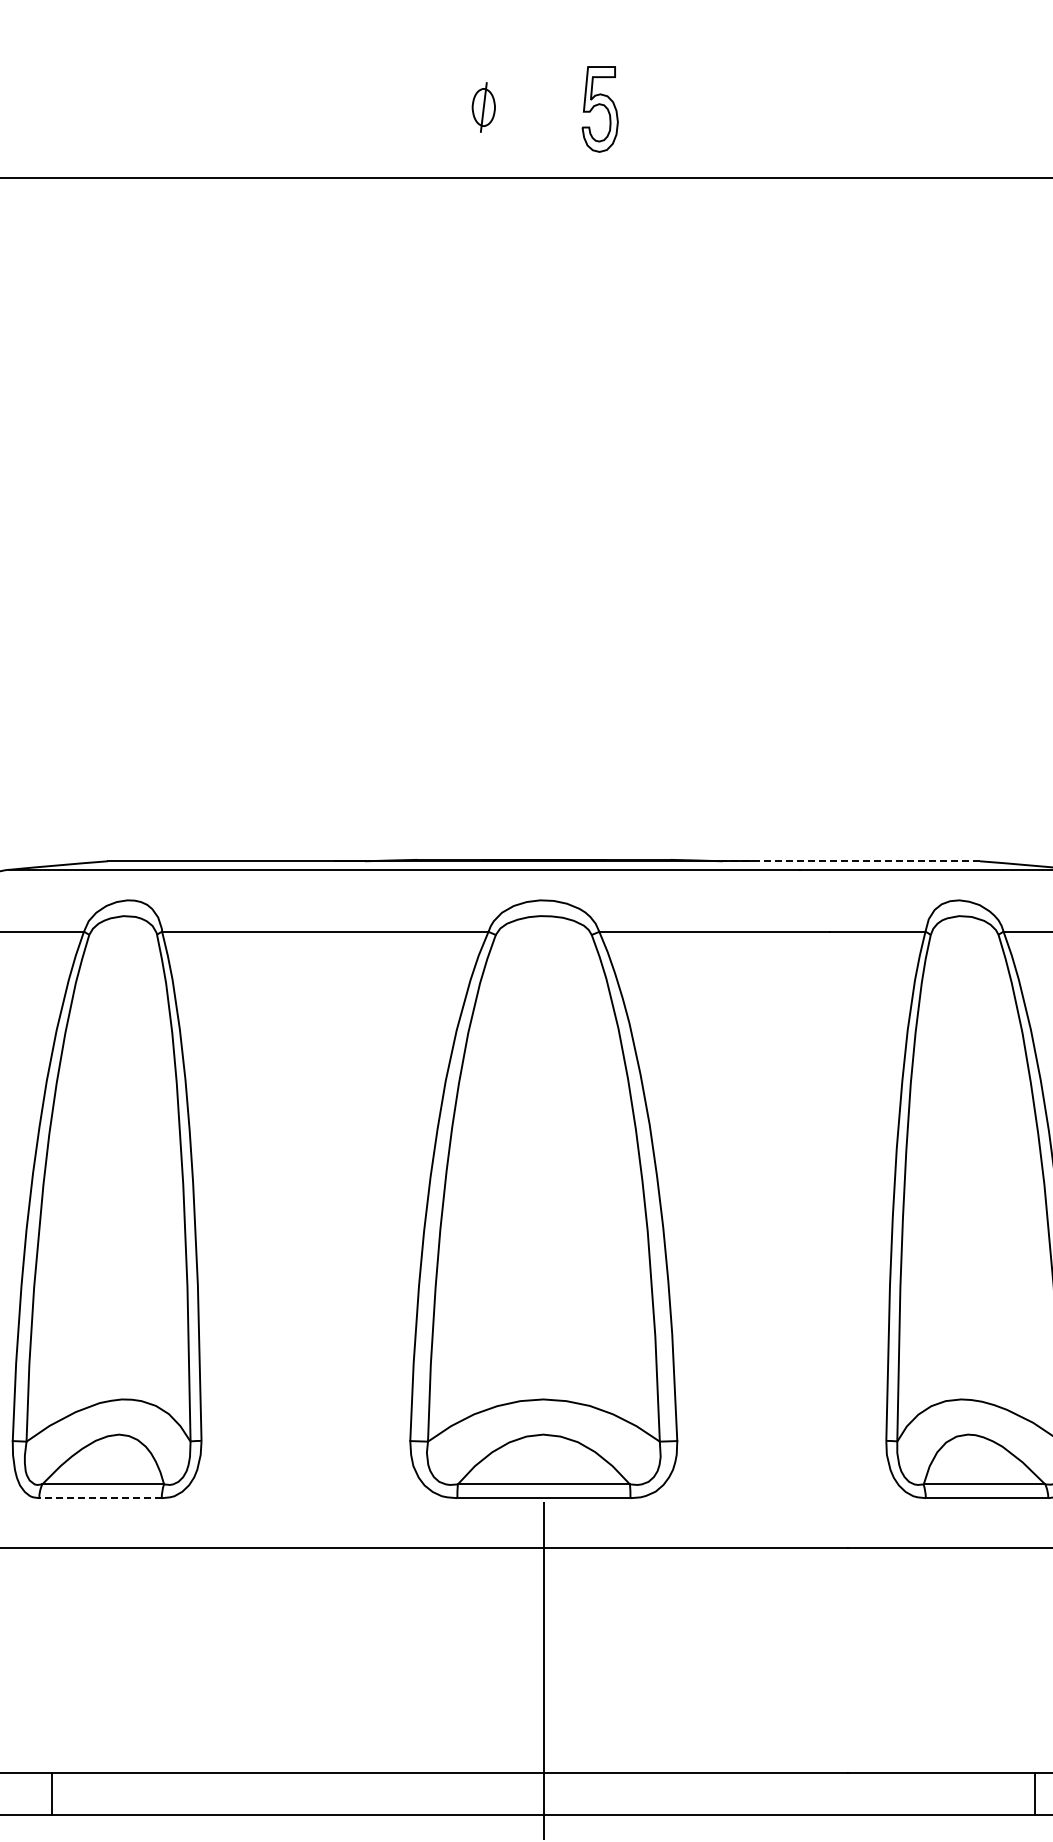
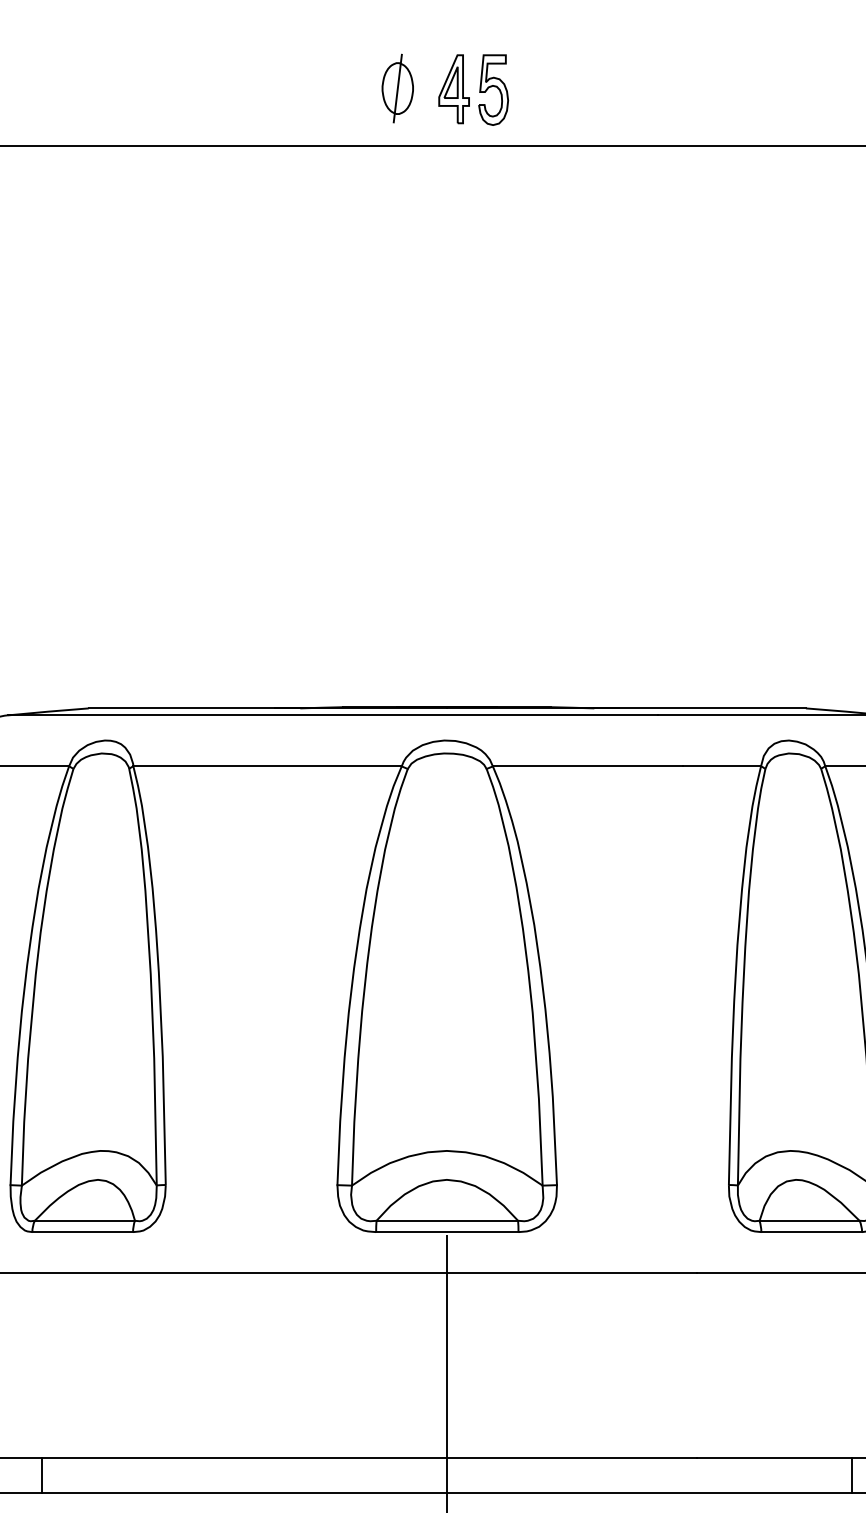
part: (483, 107) -> (397, 88), size x1.67
part: (552, 108) -> (454, 89), added
line: (851, 861) -> (700, 708), dashed -> solid
line: (100, 1498) -> (82, 1232), dashed -> solid

